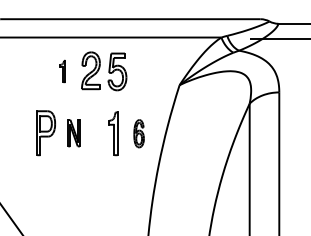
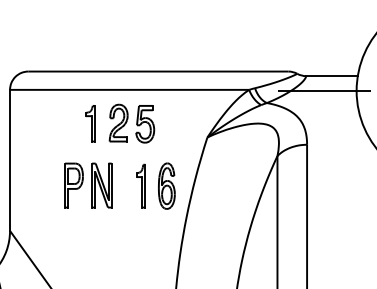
part: (62, 71) -> (90, 123), size x1.67
part: (73, 133) -> (101, 185), size x1.67
part: (138, 133) -> (166, 185), size x1.67

